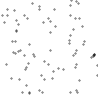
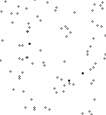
part: (17, 25) -> (27, 27), size x0.6
part: (49, 25) -> (65, 31), size x0.6
part: (26, 66) -> (20, 75), moved
part: (52, 70) -> (63, 84), size x0.7

